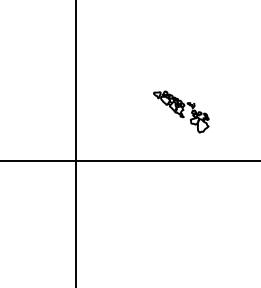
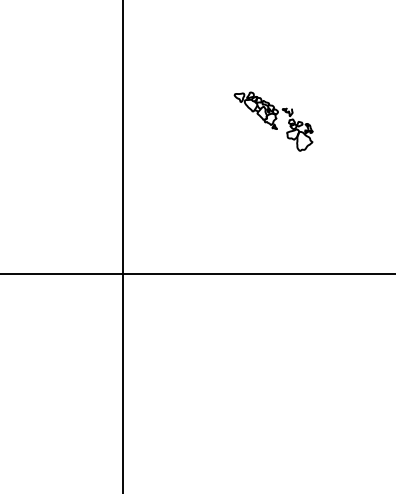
part: (181, 111) -> (273, 121), moved

